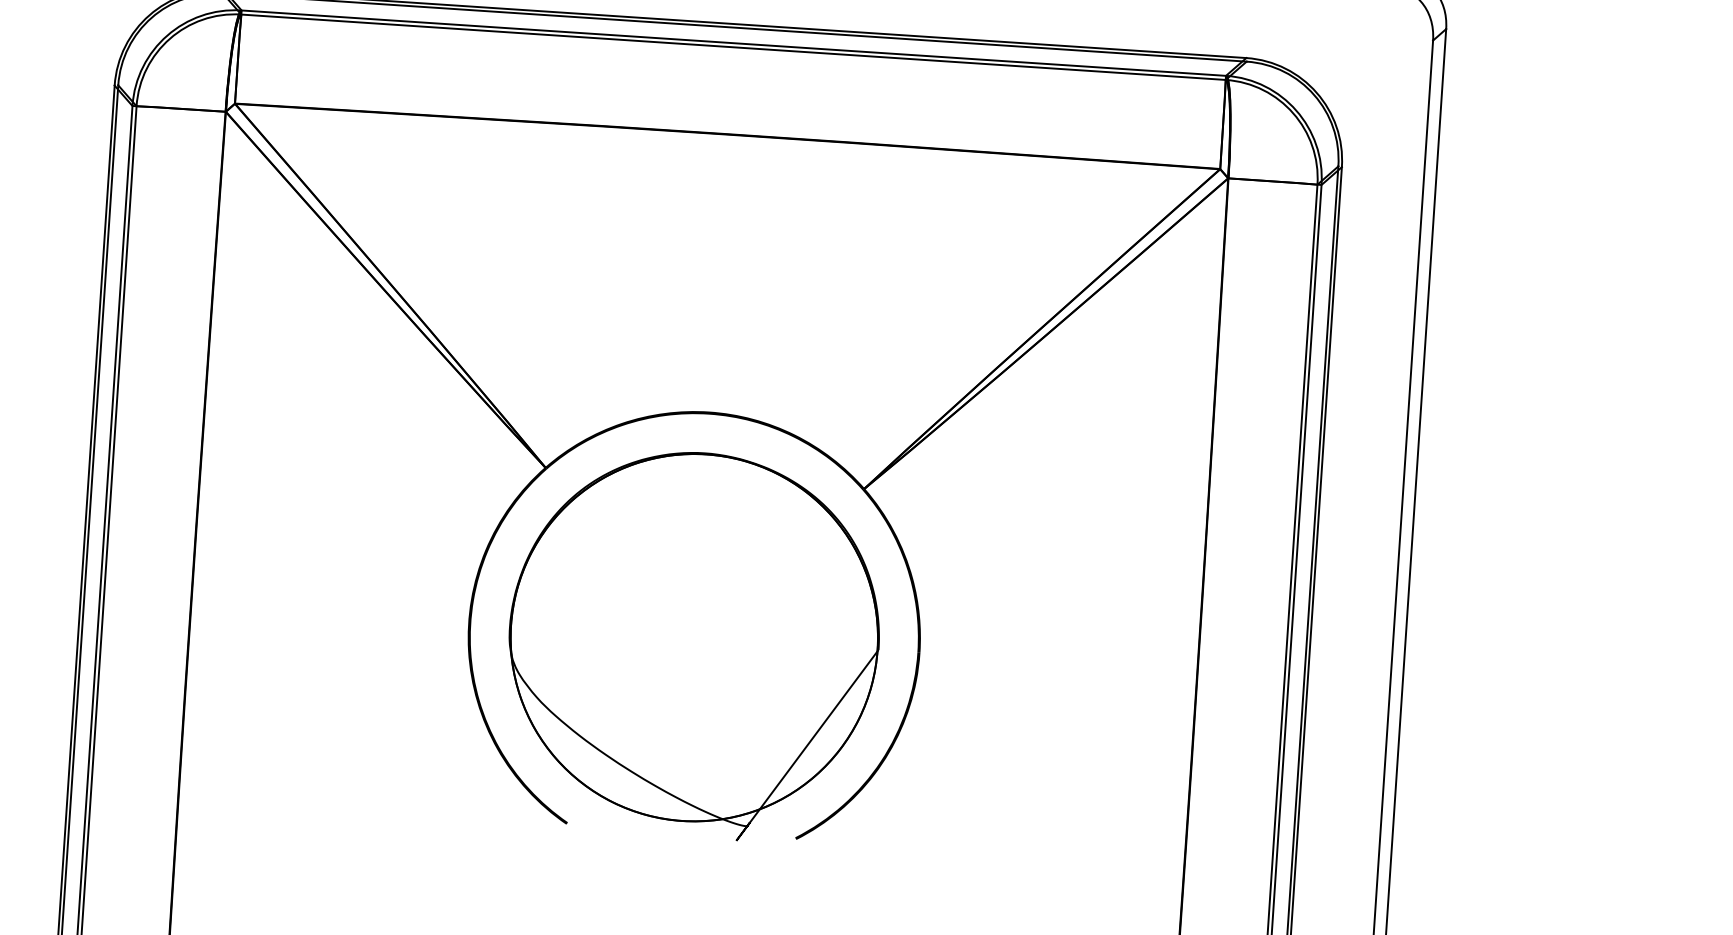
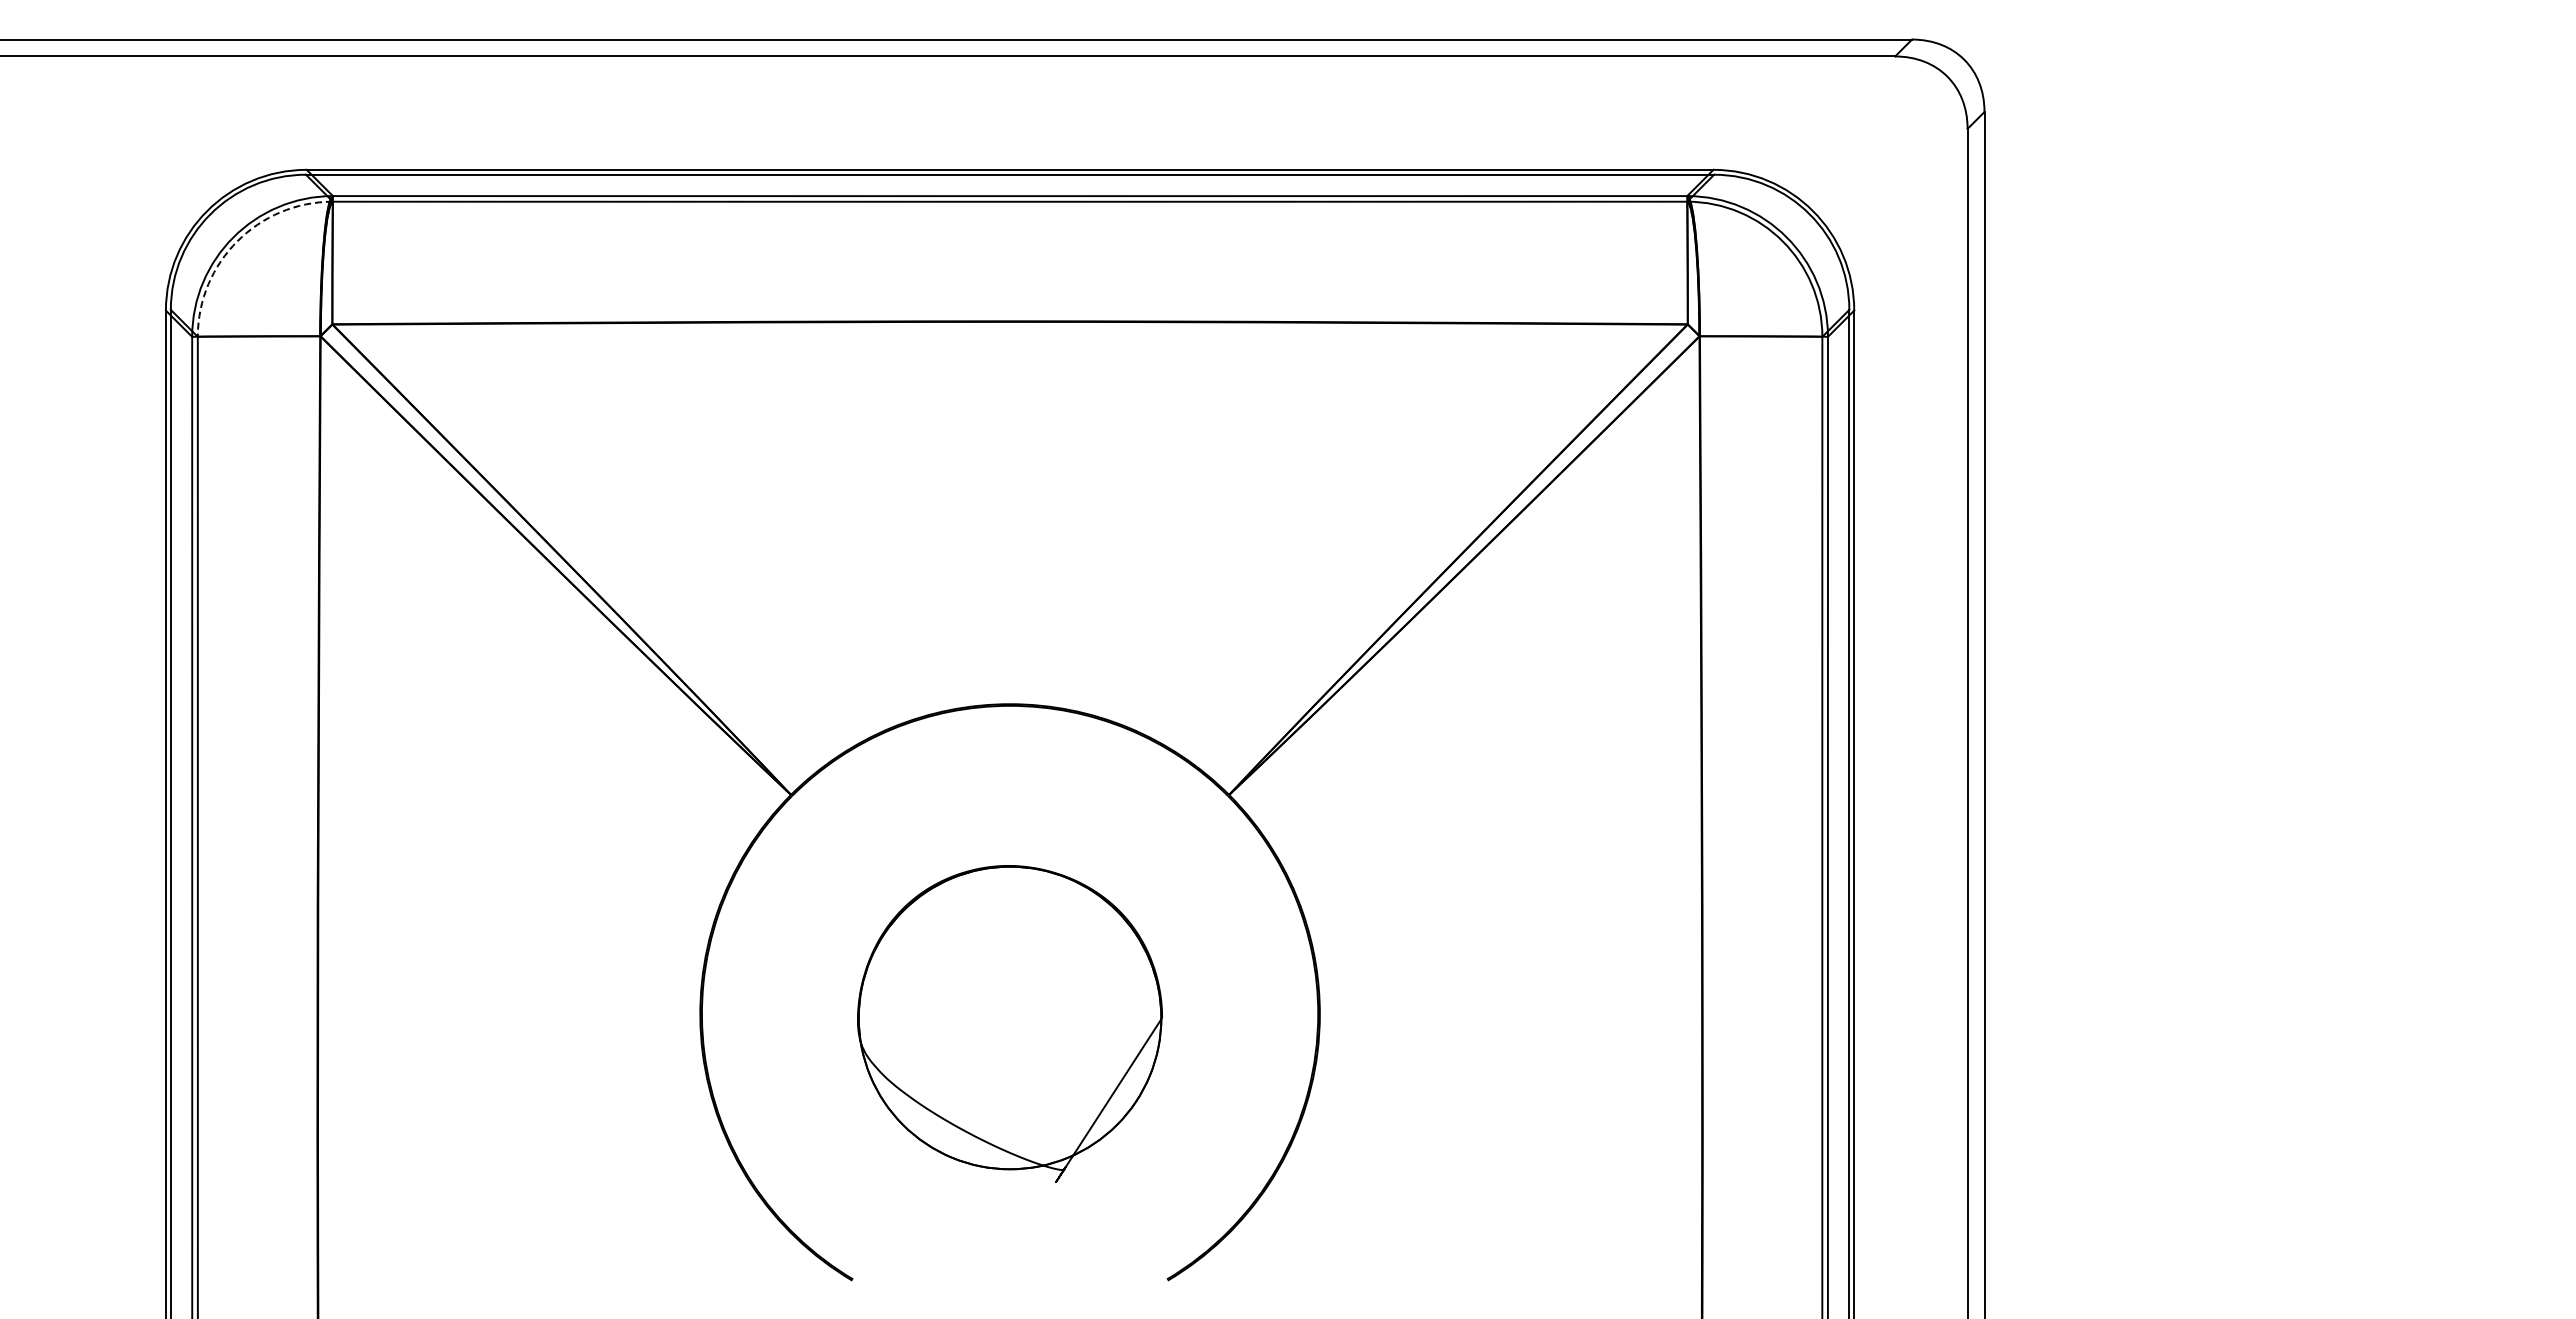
arc: (170, 38) -> (237, 241), solid -> dashed
part: (693, 644) -> (1009, 1023), size x0.6

